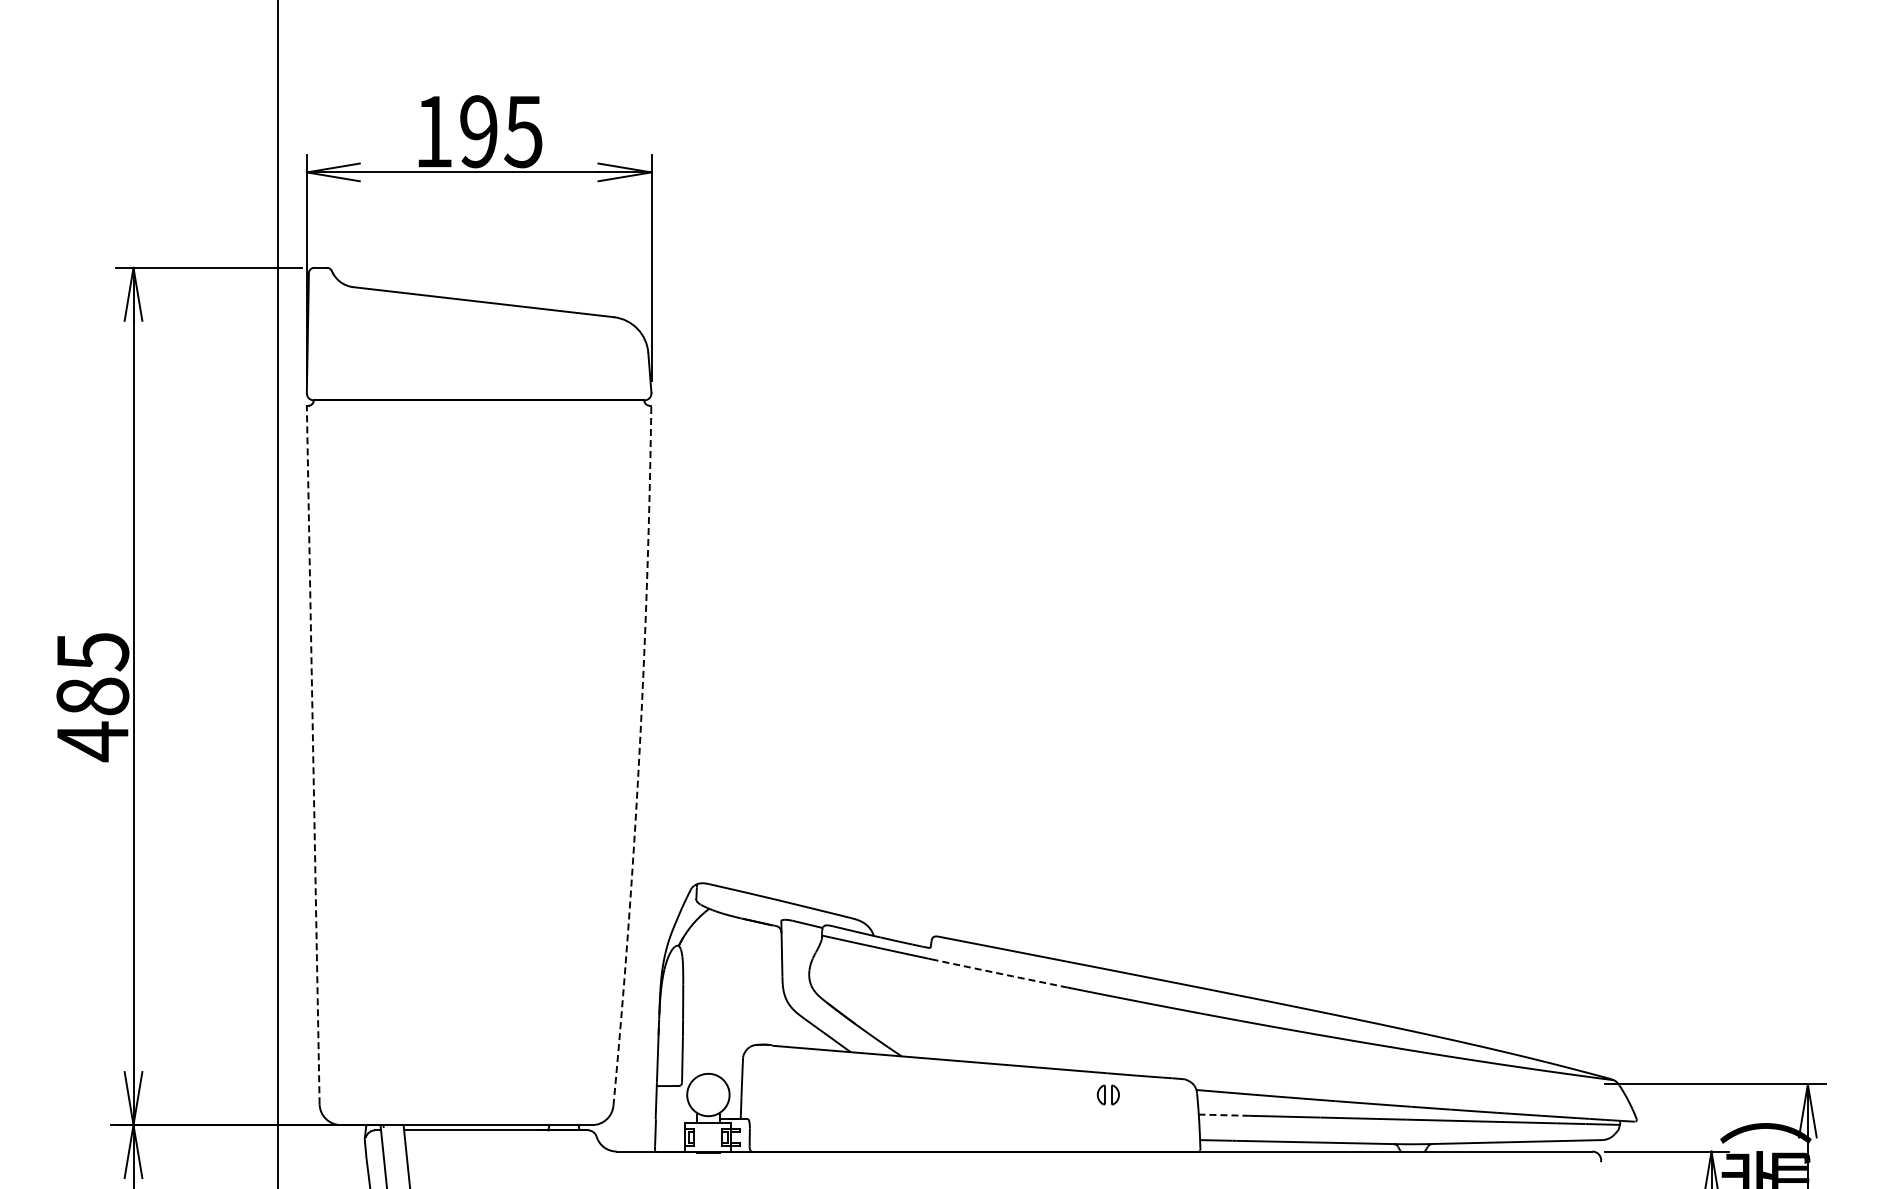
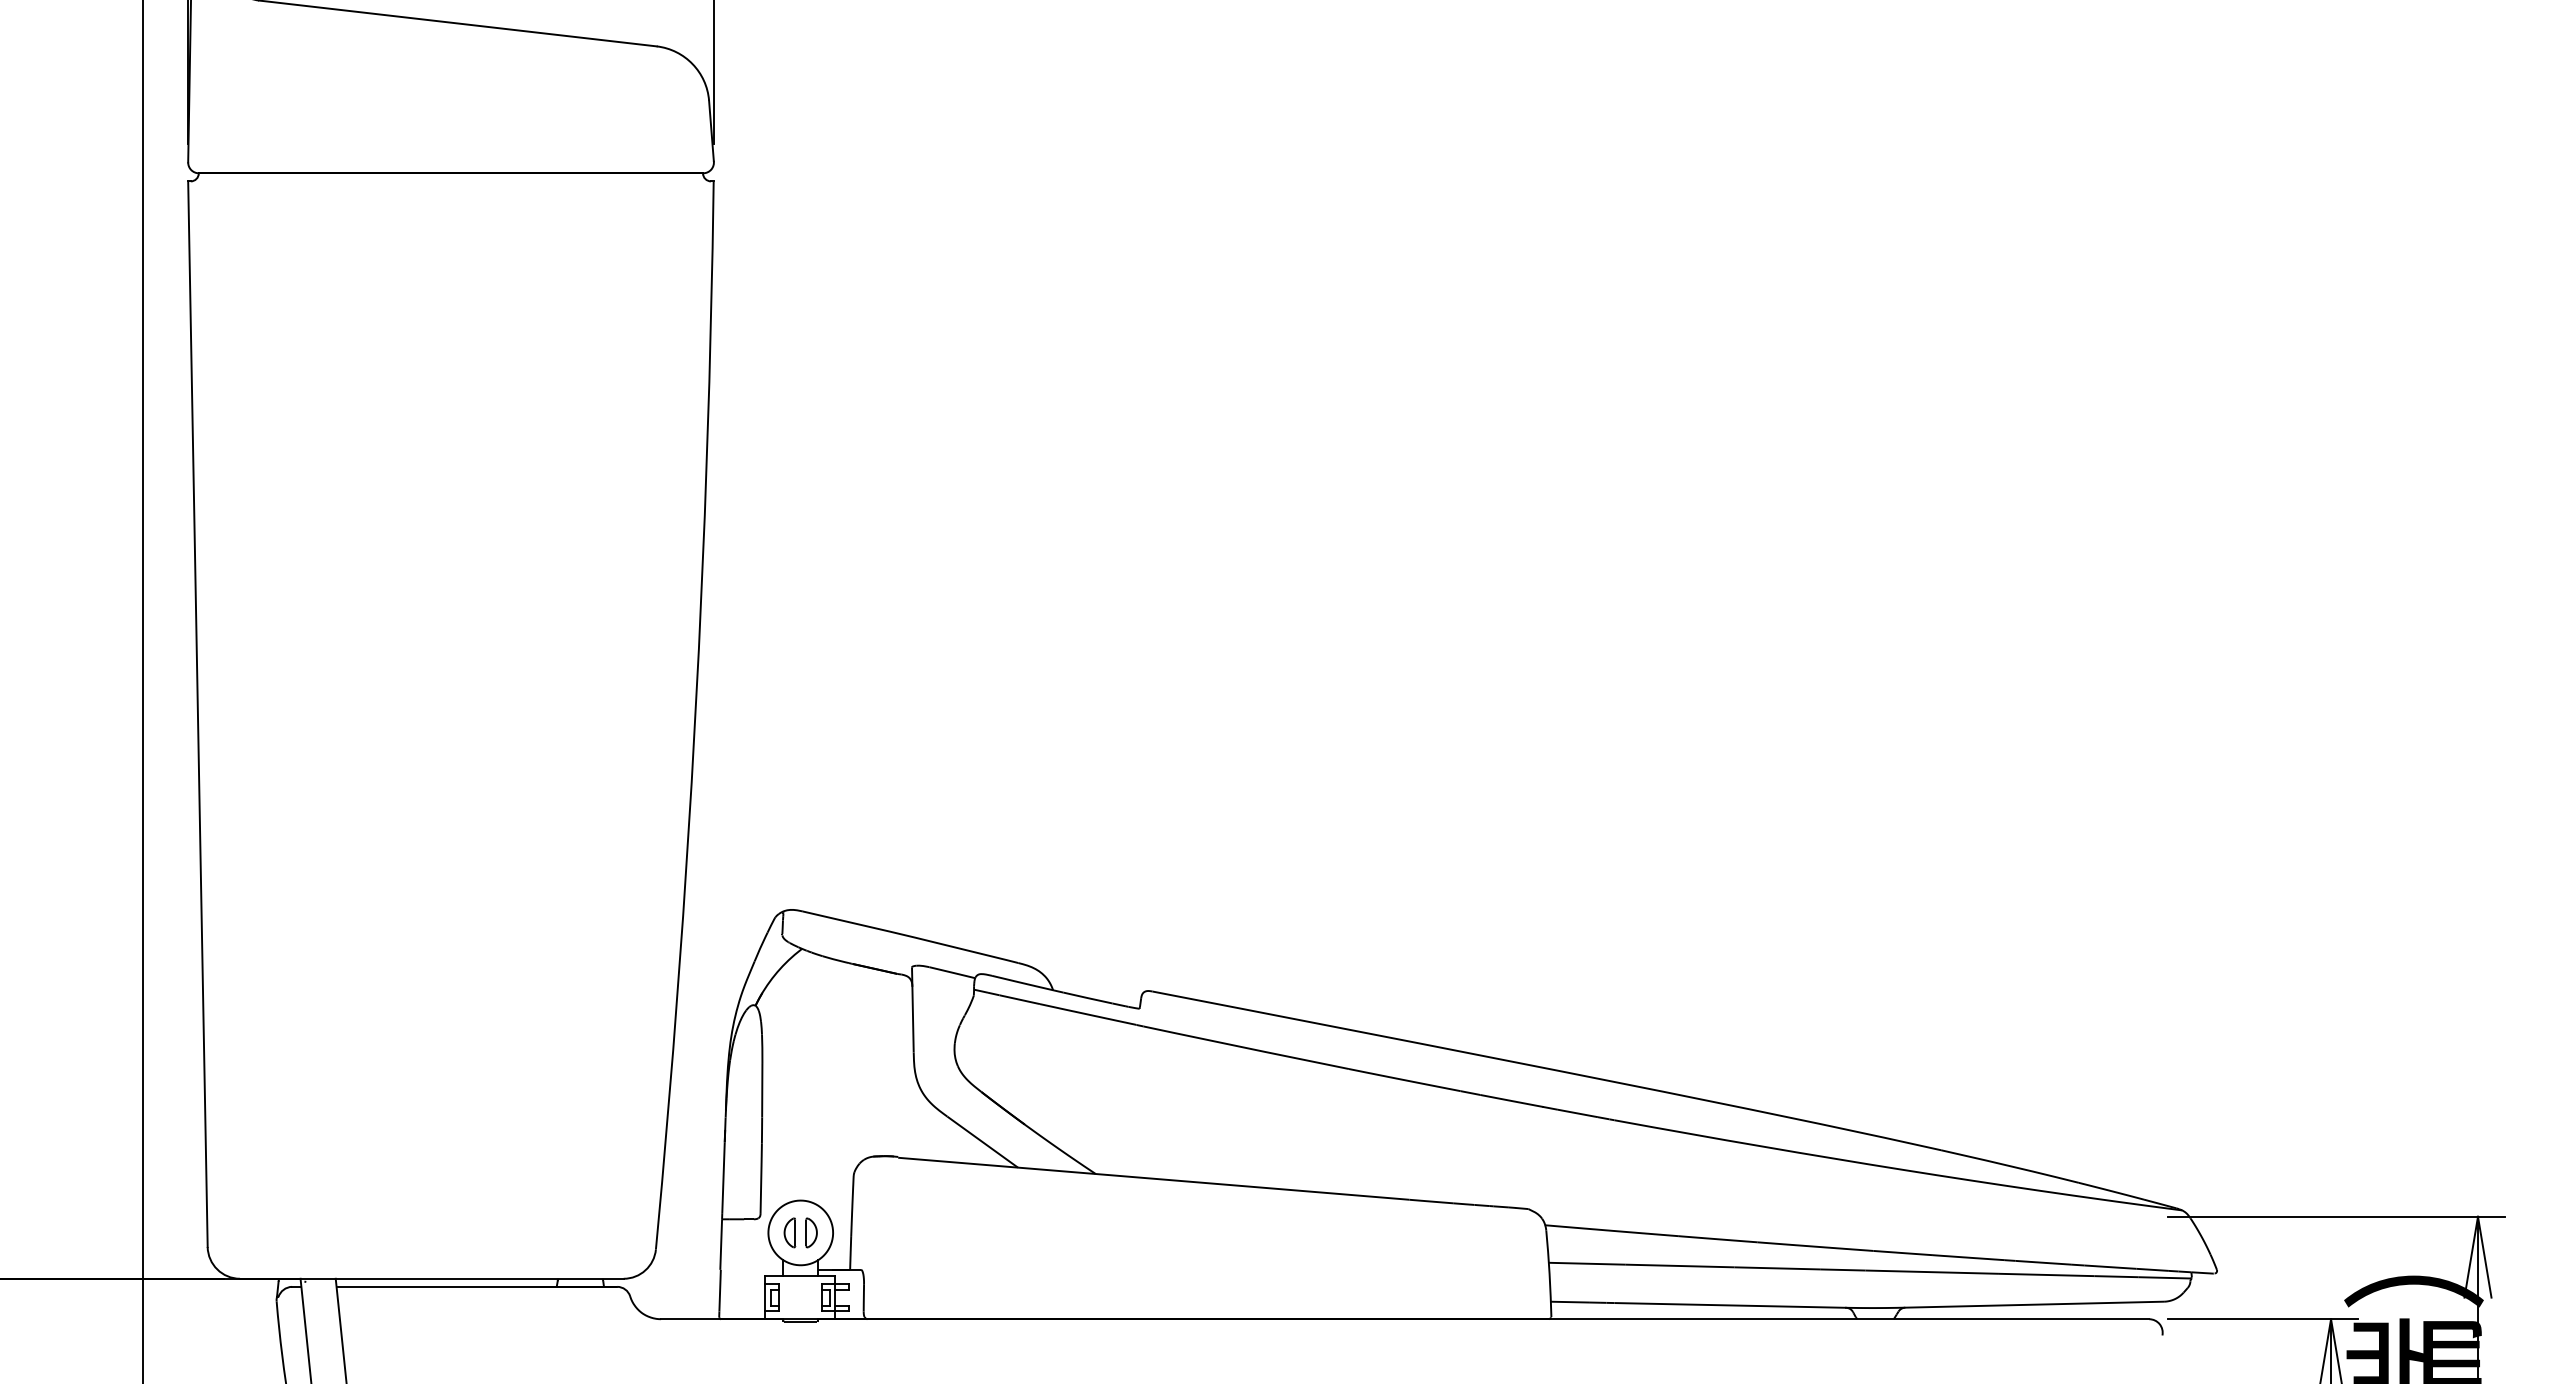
line: (313, 754) -> (198, 713), dashed -> solid
arc: (639, 756) -> (695, 716), dashed -> solid
line: (999, 973) -> (1244, 1047), dashed -> solid
part: (1107, 1094) -> (799, 1232), moved
line: (1224, 1115) -> (1588, 1264), dashed -> solid

